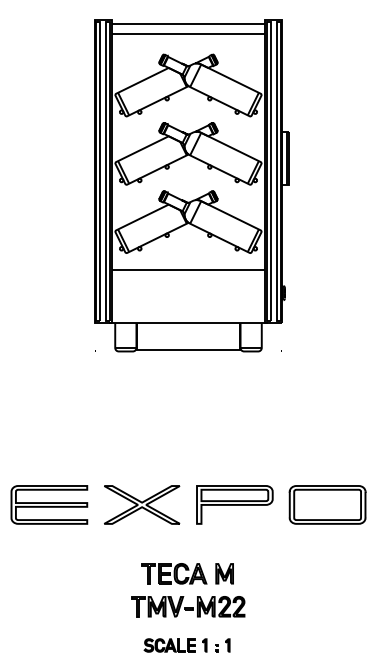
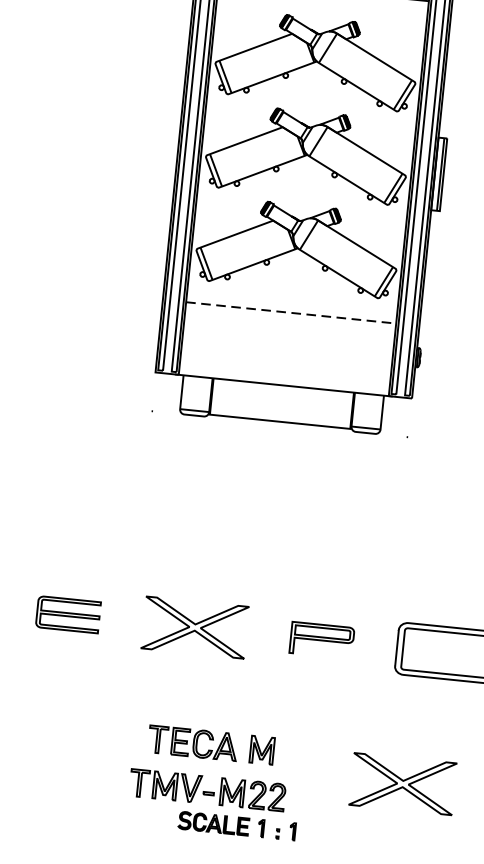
line: (188, 270) -> (291, 313), solid -> dashed
part: (49, 504) -> (68, 614), size x0.6
part: (234, 504) -> (321, 639), size x0.6
part: (189, 584) -> (212, 759), moved
part: (304, 602) -> (403, 783), added

